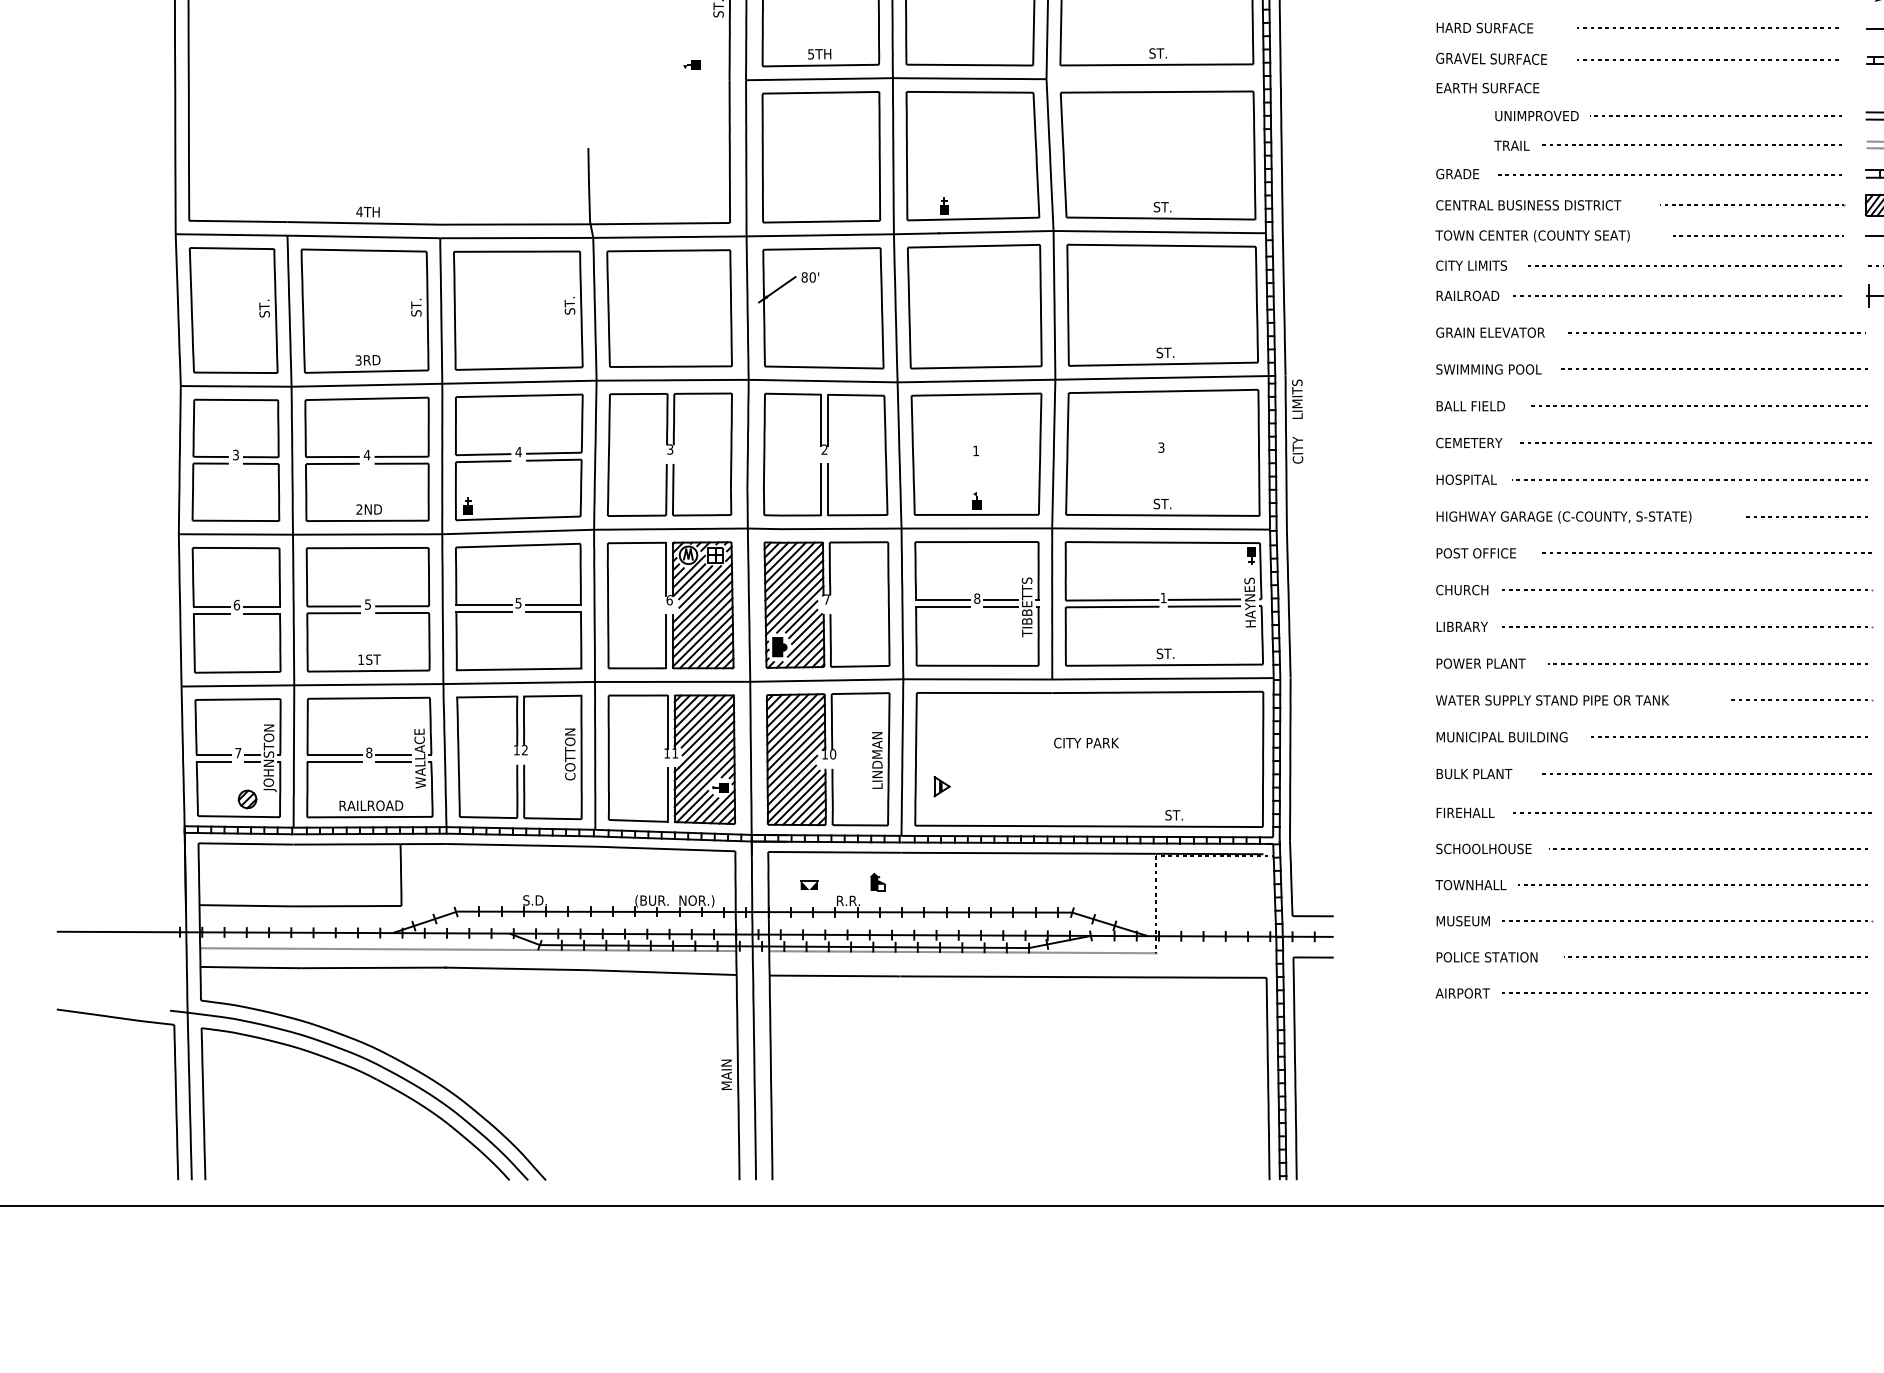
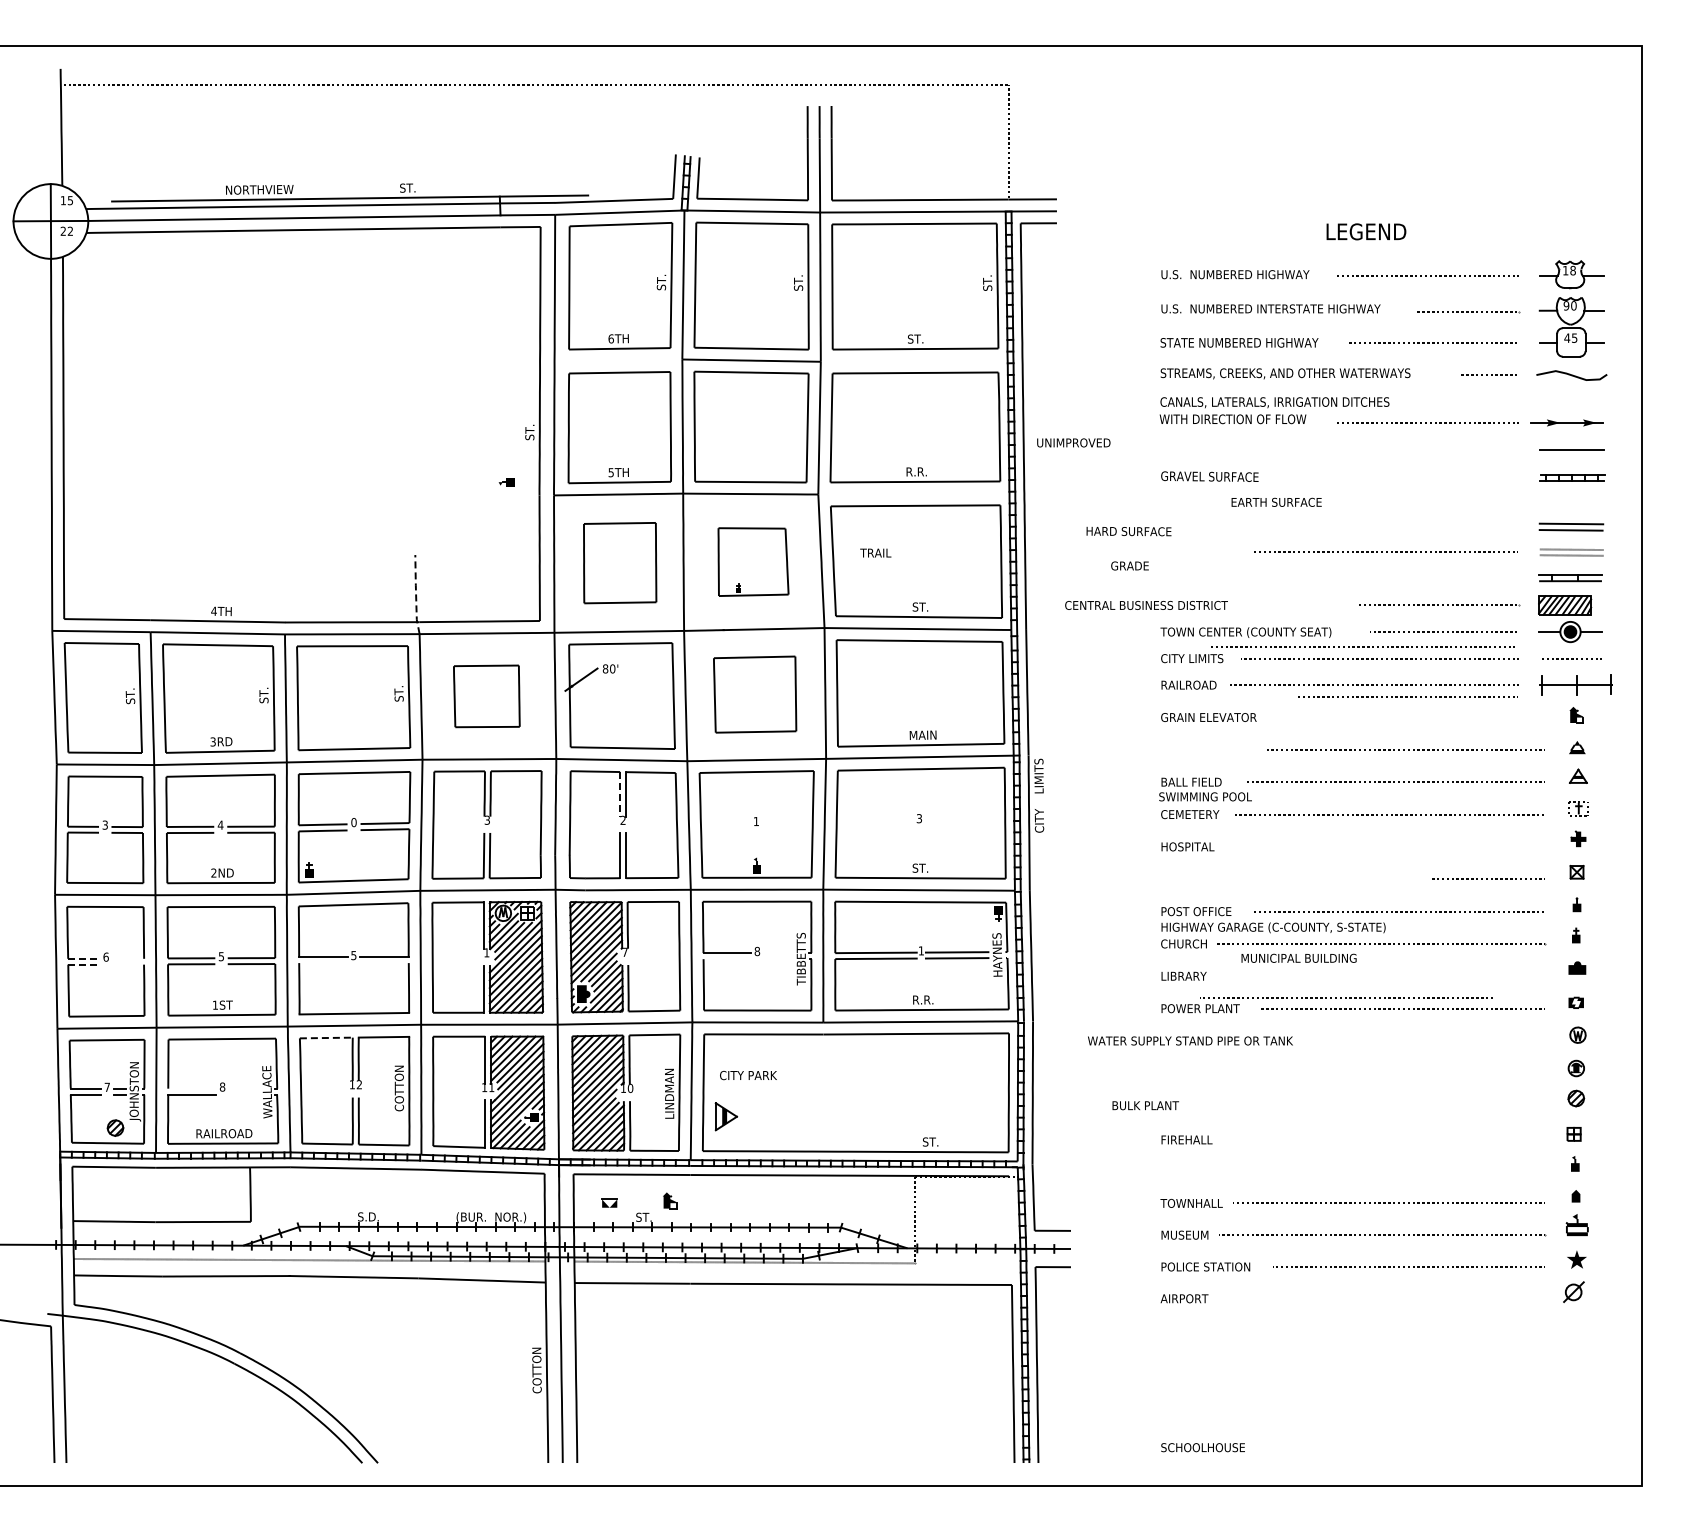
text: (1484, 28) -> (1128, 531), moved
line: (1709, 28) -> (1401, 449), removed
text: (1158, 53) -> (916, 471), ST. -> R.R.
line: (1709, 59) -> (1401, 477), removed
text: (1487, 87) -> (1276, 501), moved
text: (1536, 115) -> (1073, 442), moved
line: (1716, 115) -> (1407, 696), moved
text: (1511, 145) -> (875, 552), moved
part: (972, 155) -> (753, 561), size x0.6
part: (820, 156) -> (619, 562), size x0.7
text: (1457, 173) -> (1129, 565), moved
line: (1669, 174) -> (1362, 646), moved
line: (589, 192) -> (416, 594), solid -> dashed
text: (1528, 205) -> (1146, 605), moved
part: (973, 306) -> (754, 694), size x0.7
part: (669, 308) -> (486, 696), size x0.6
line: (1716, 332) -> (1407, 717), removed
text: (1164, 352) -> (922, 734), ST. -> MAIN
text: (1488, 369) -> (1205, 796), moved
line: (821, 420) -> (620, 794), solid -> dashed
text: (518, 452) -> (353, 822), 4 -> 0
line: (1692, 479) -> (1386, 846), removed
text: (1563, 516) -> (1273, 927), moved
text: (669, 599) -> (486, 952), 6 -> 1
line: (1001, 600) -> (778, 953), removed
line: (211, 606) -> (83, 958), solid -> dashed
line: (262, 606) -> (128, 958), removed
line: (943, 607) -> (727, 959), removed
line: (1001, 607) -> (778, 959), removed
line: (484, 612) -> (323, 963), removed
line: (553, 612) -> (384, 963), removed
line: (212, 613) -> (84, 964), solid -> dashed
line: (262, 613) -> (128, 964), removed
line: (1686, 627) -> (1381, 976), removed
text: (1166, 653) -> (923, 999), ST. -> R.R.
line: (487, 697) -> (326, 1038), solid -> dashed
text: (1552, 699) -> (1190, 1040), moved
line: (1801, 701) -> (1482, 1041), removed
text: (1501, 736) -> (1298, 957), moved
line: (1729, 736) -> (1419, 1072), removed
text: (1086, 743) -> (748, 1075), moved
line: (335, 754) -> (192, 1088), removed
line: (393, 754) -> (243, 1088), removed
line: (393, 761) -> (243, 1094), removed
text: (1474, 773) -> (1145, 1105), moved
line: (1704, 773) -> (1346, 997), moved
part: (942, 786) -> (726, 1116), size x1.6
line: (1690, 812) -> (1384, 1139), removed
text: (1483, 848) -> (1202, 1447), moved
line: (1710, 848) -> (1402, 1171), removed
text: (848, 899) -> (644, 1216), R.R. -> ST.
line: (1686, 993) -> (1381, 1298), removed
text: (726, 1075) -> (536, 1370), MAIN -> COTTON
part: (369, 1077) -> (222, 1372), removed

